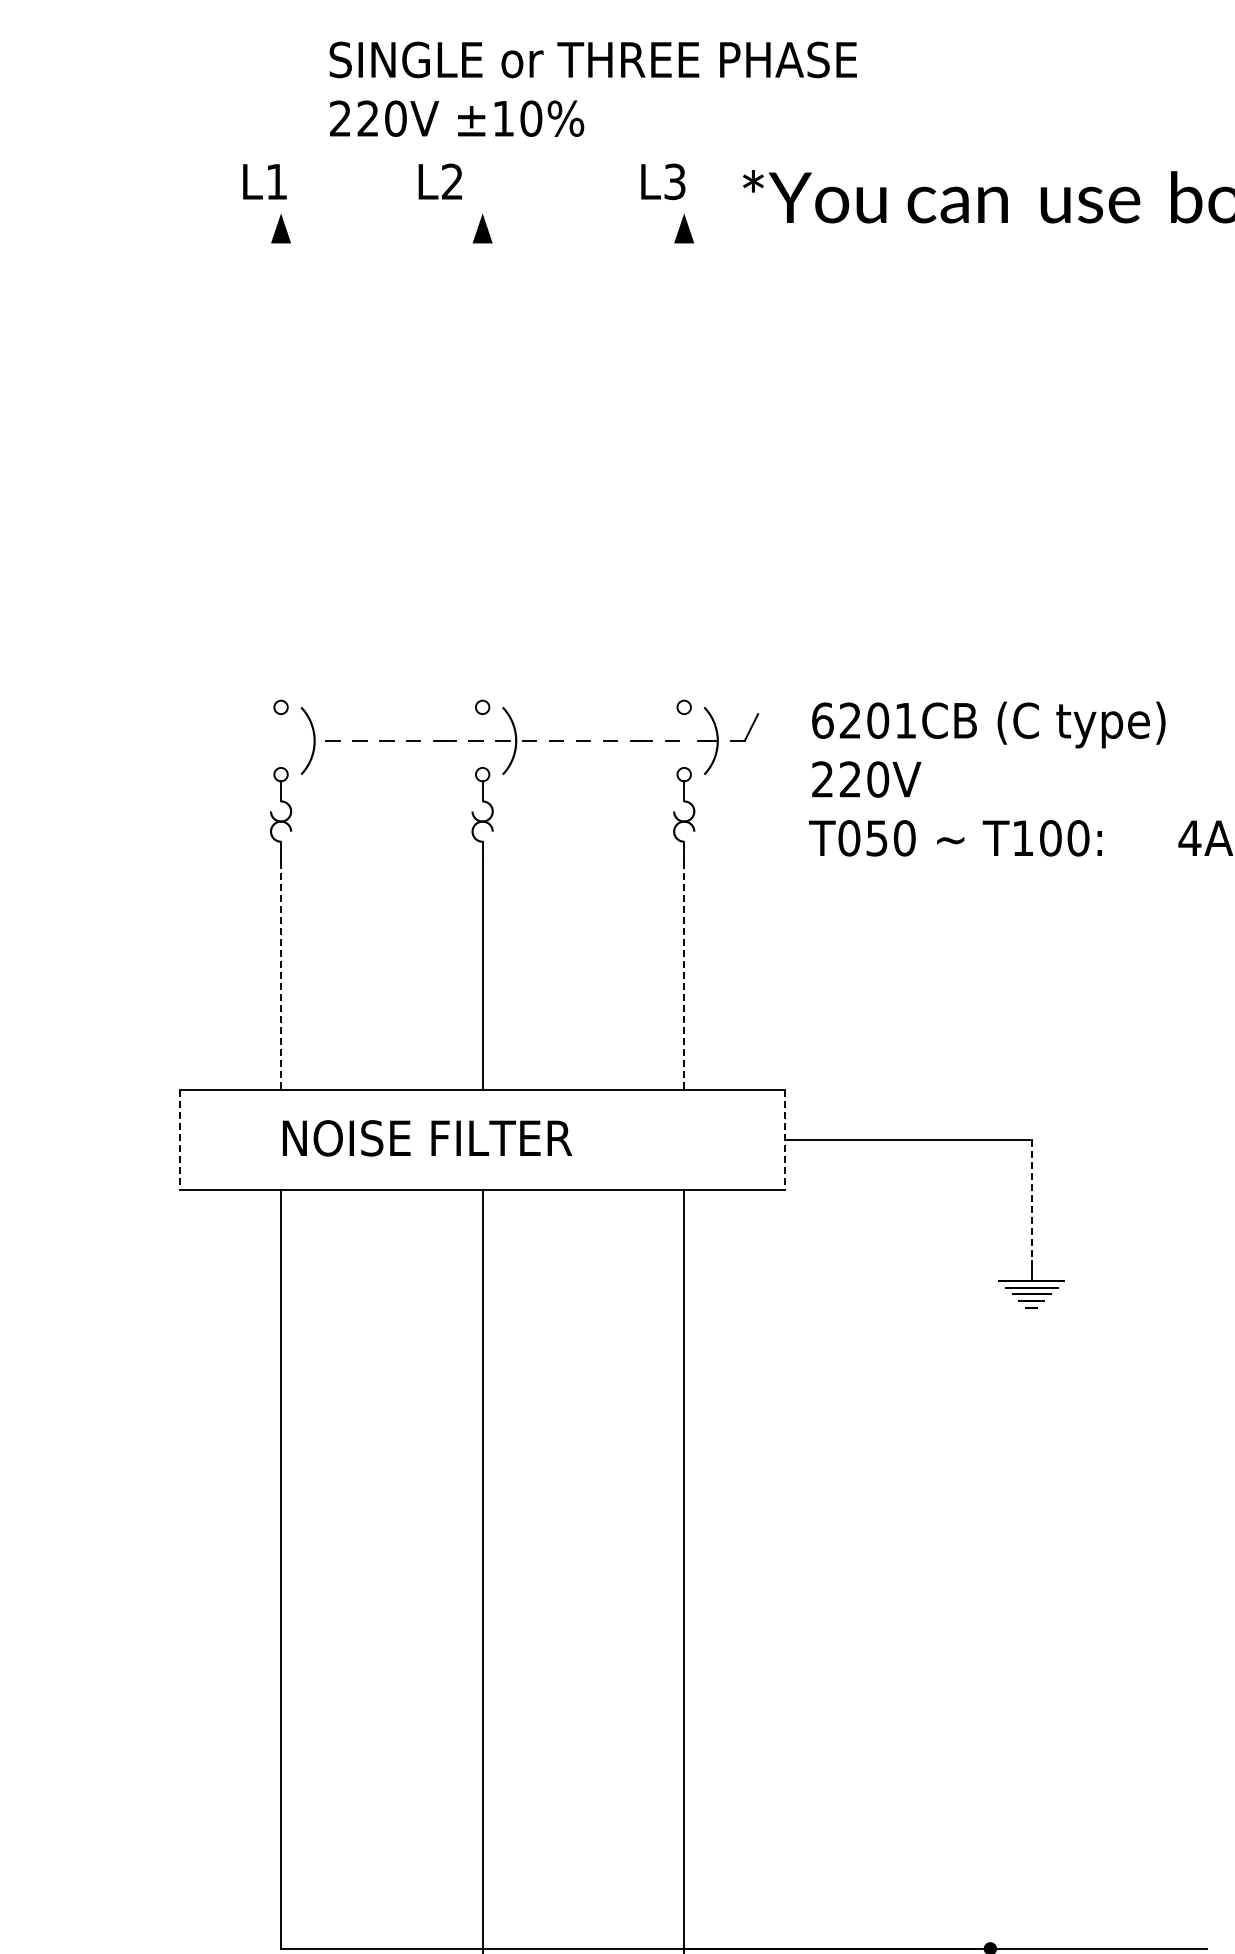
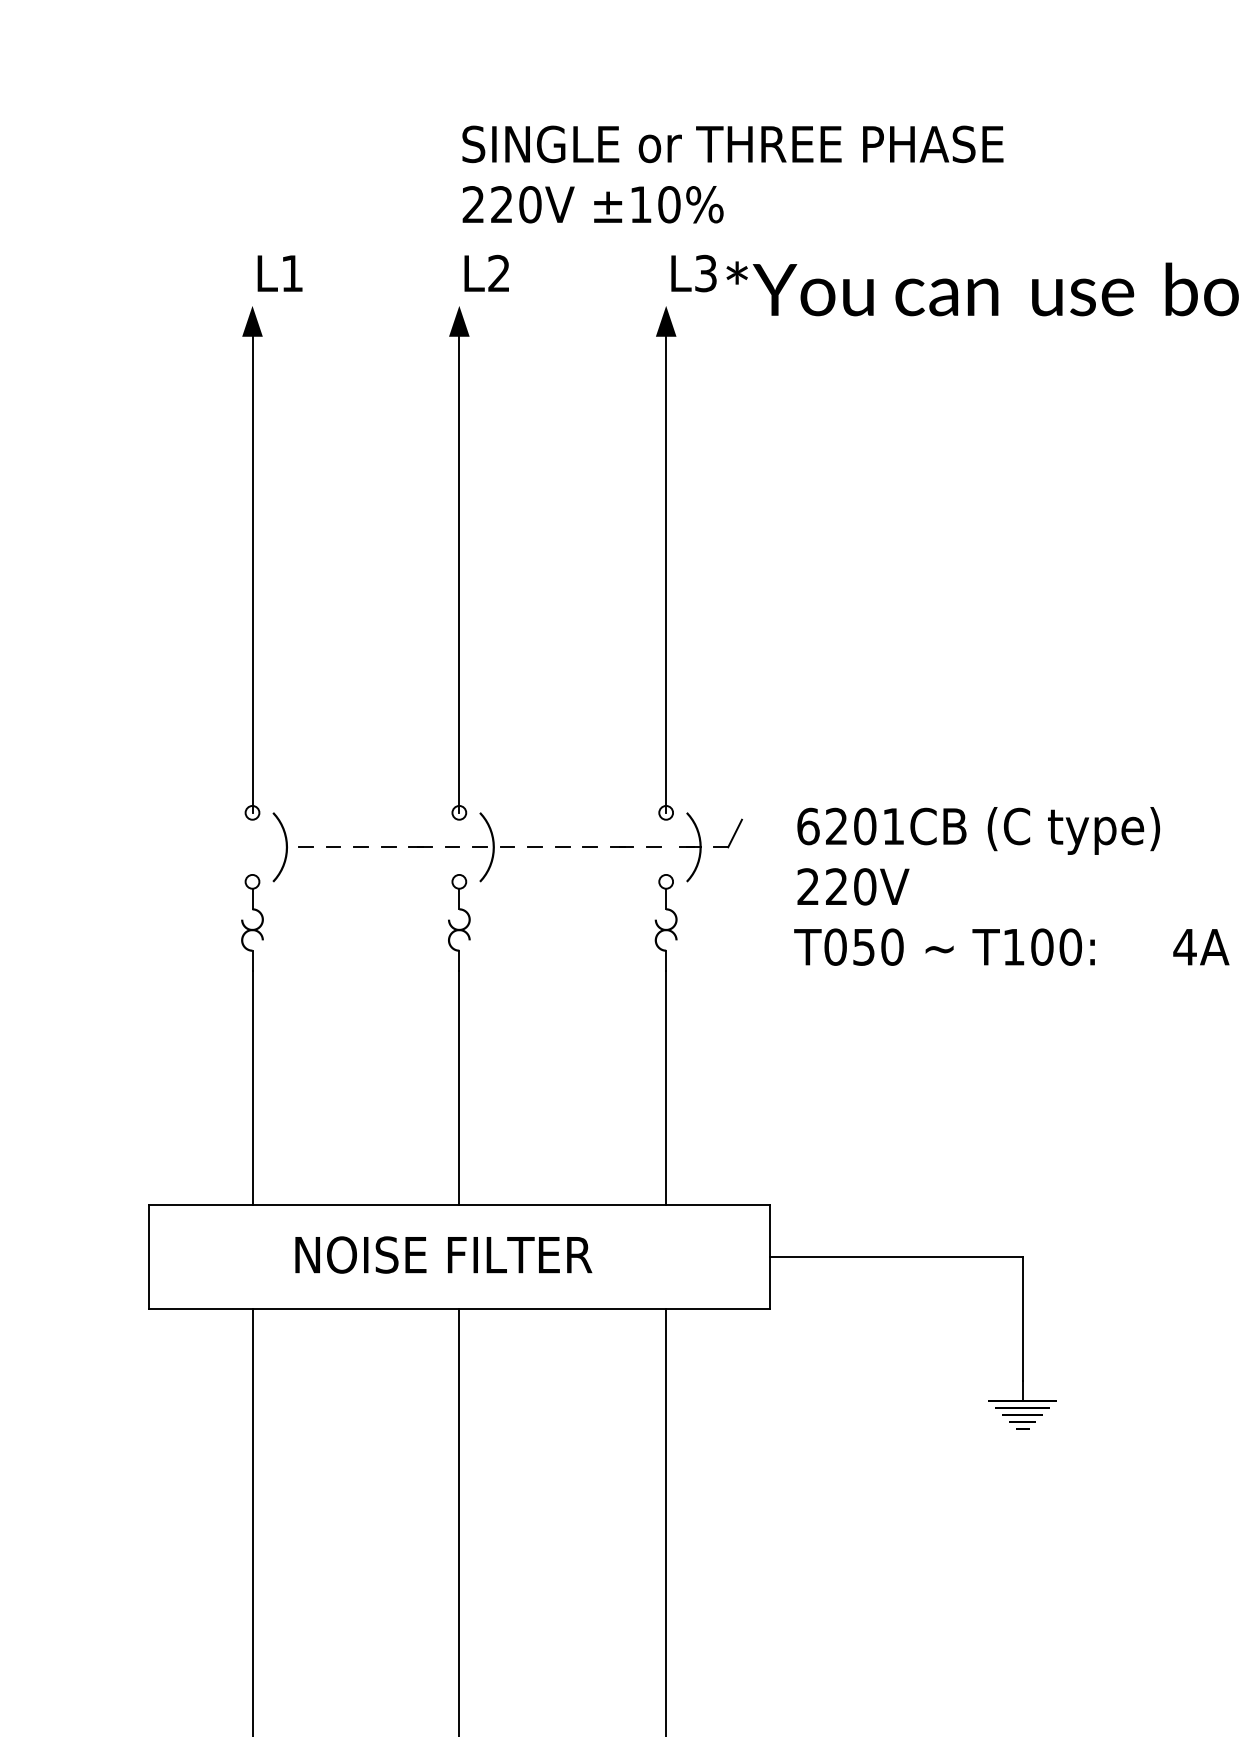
text: (592, 88) -> (732, 173), moved
text: (264, 181) -> (279, 273), moved
text: (439, 181) -> (485, 273), moved
text: (663, 181) -> (694, 273), moved
line: (281, 475) -> (252, 574), added
line: (482, 475) -> (459, 574), added
line: (684, 475) -> (666, 574), added
line: (281, 975) -> (252, 1087), dashed -> solid
line: (684, 975) -> (666, 1087), dashed -> solid
text: (427, 1138) -> (443, 1255), moved
line: (180, 1140) -> (149, 1257), dashed -> solid
line: (785, 1140) -> (770, 1257), dashed -> solid
line: (1031, 1200) -> (1022, 1318), dashed -> solid

